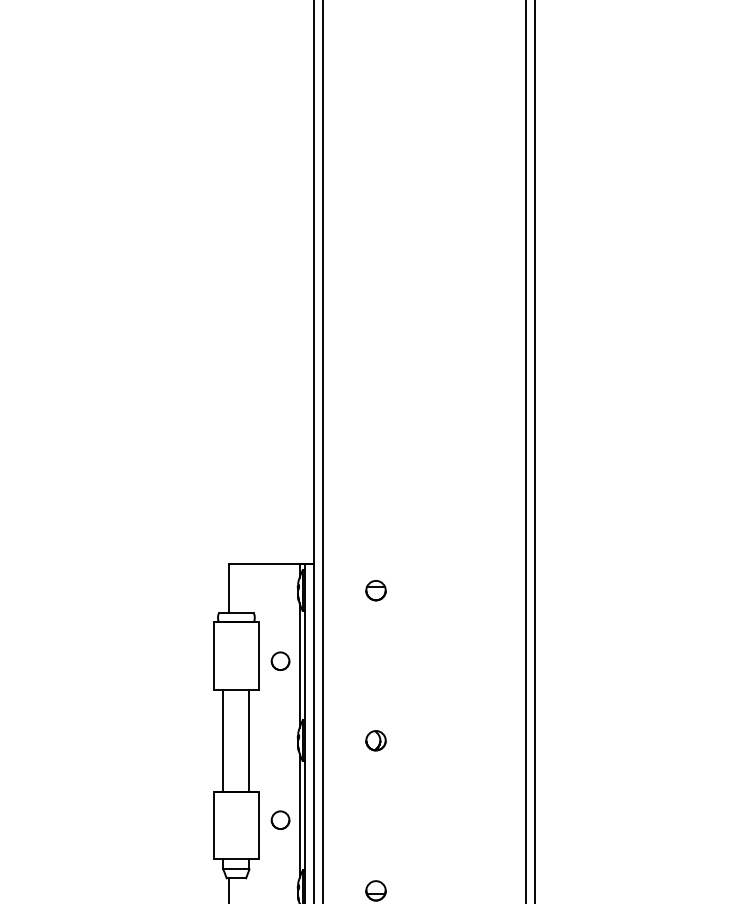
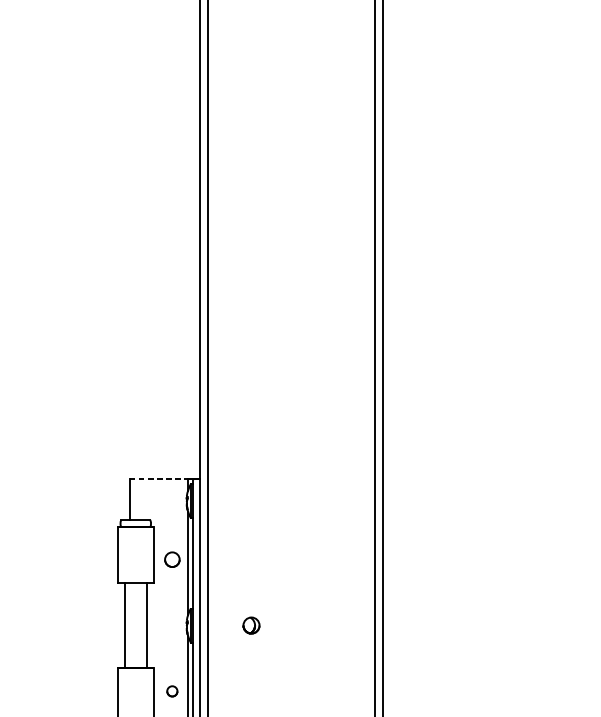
line: (264, 564) -> (159, 479), solid -> dashed
part: (375, 590) -> (251, 501), removed
part: (280, 819) -> (172, 690), size x0.7

